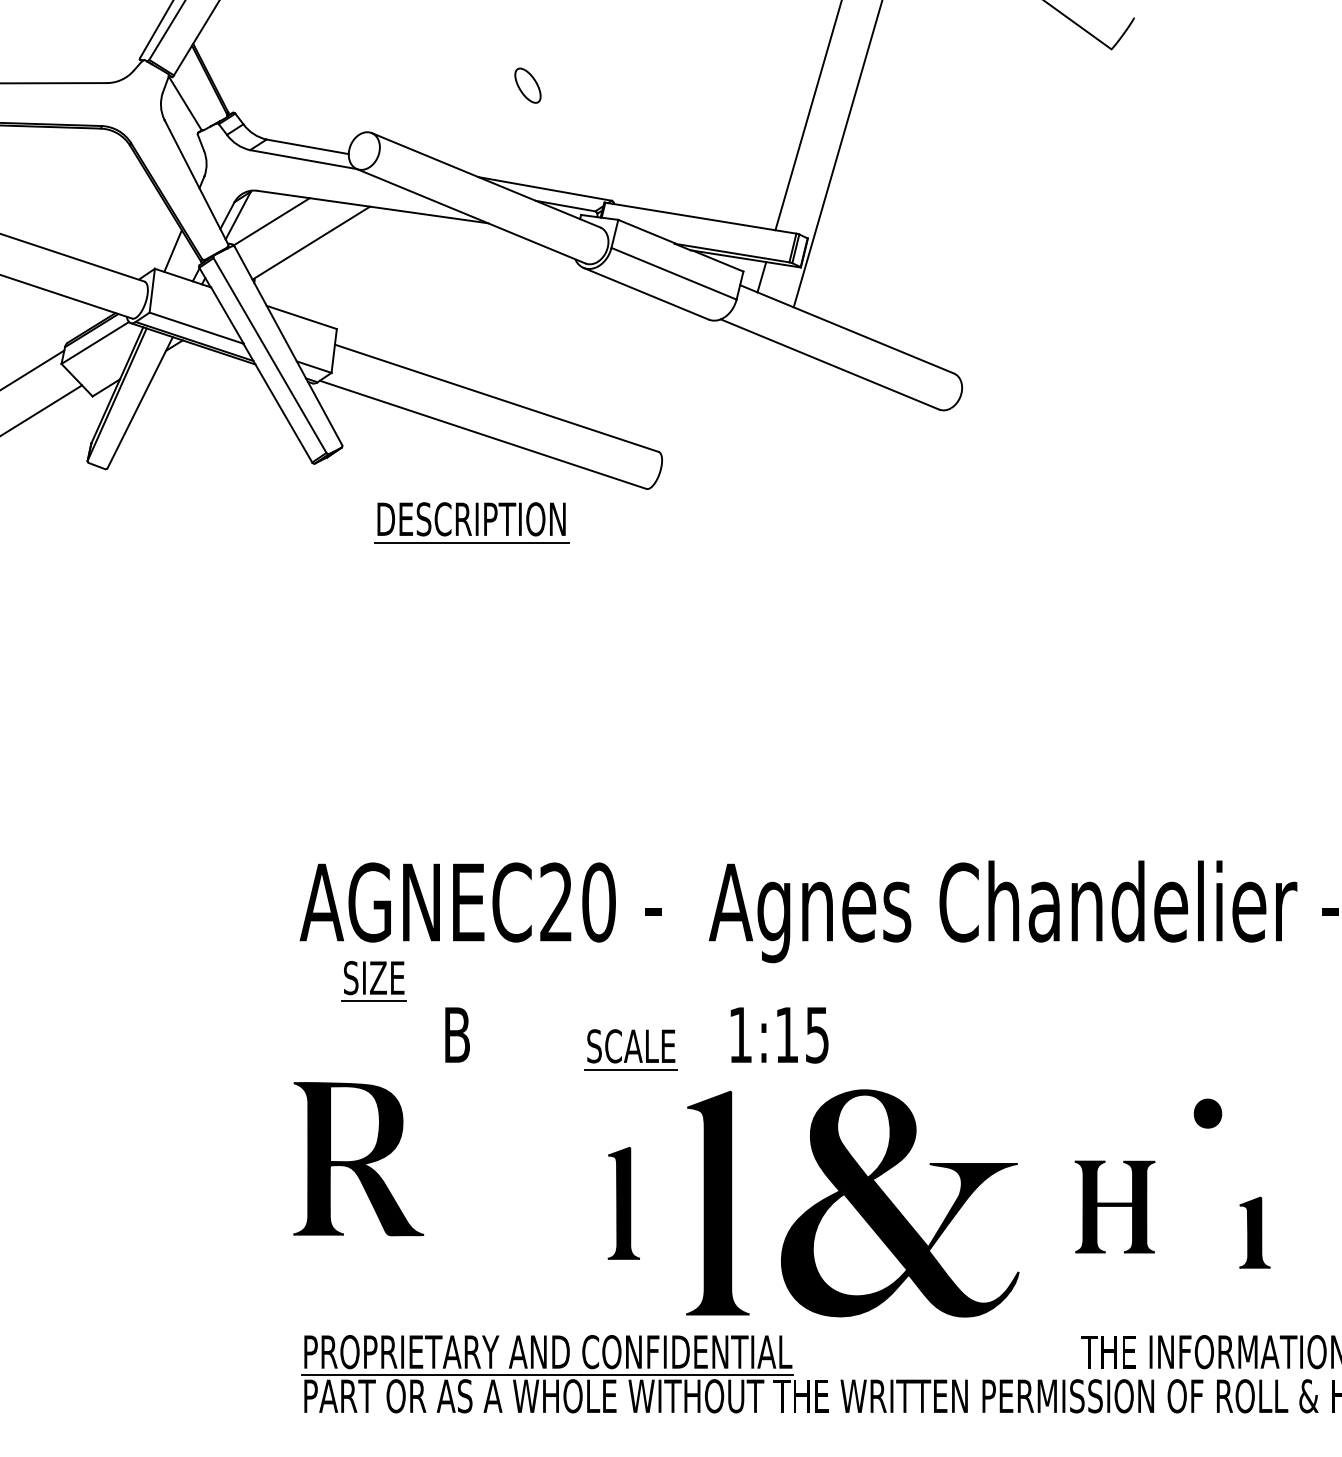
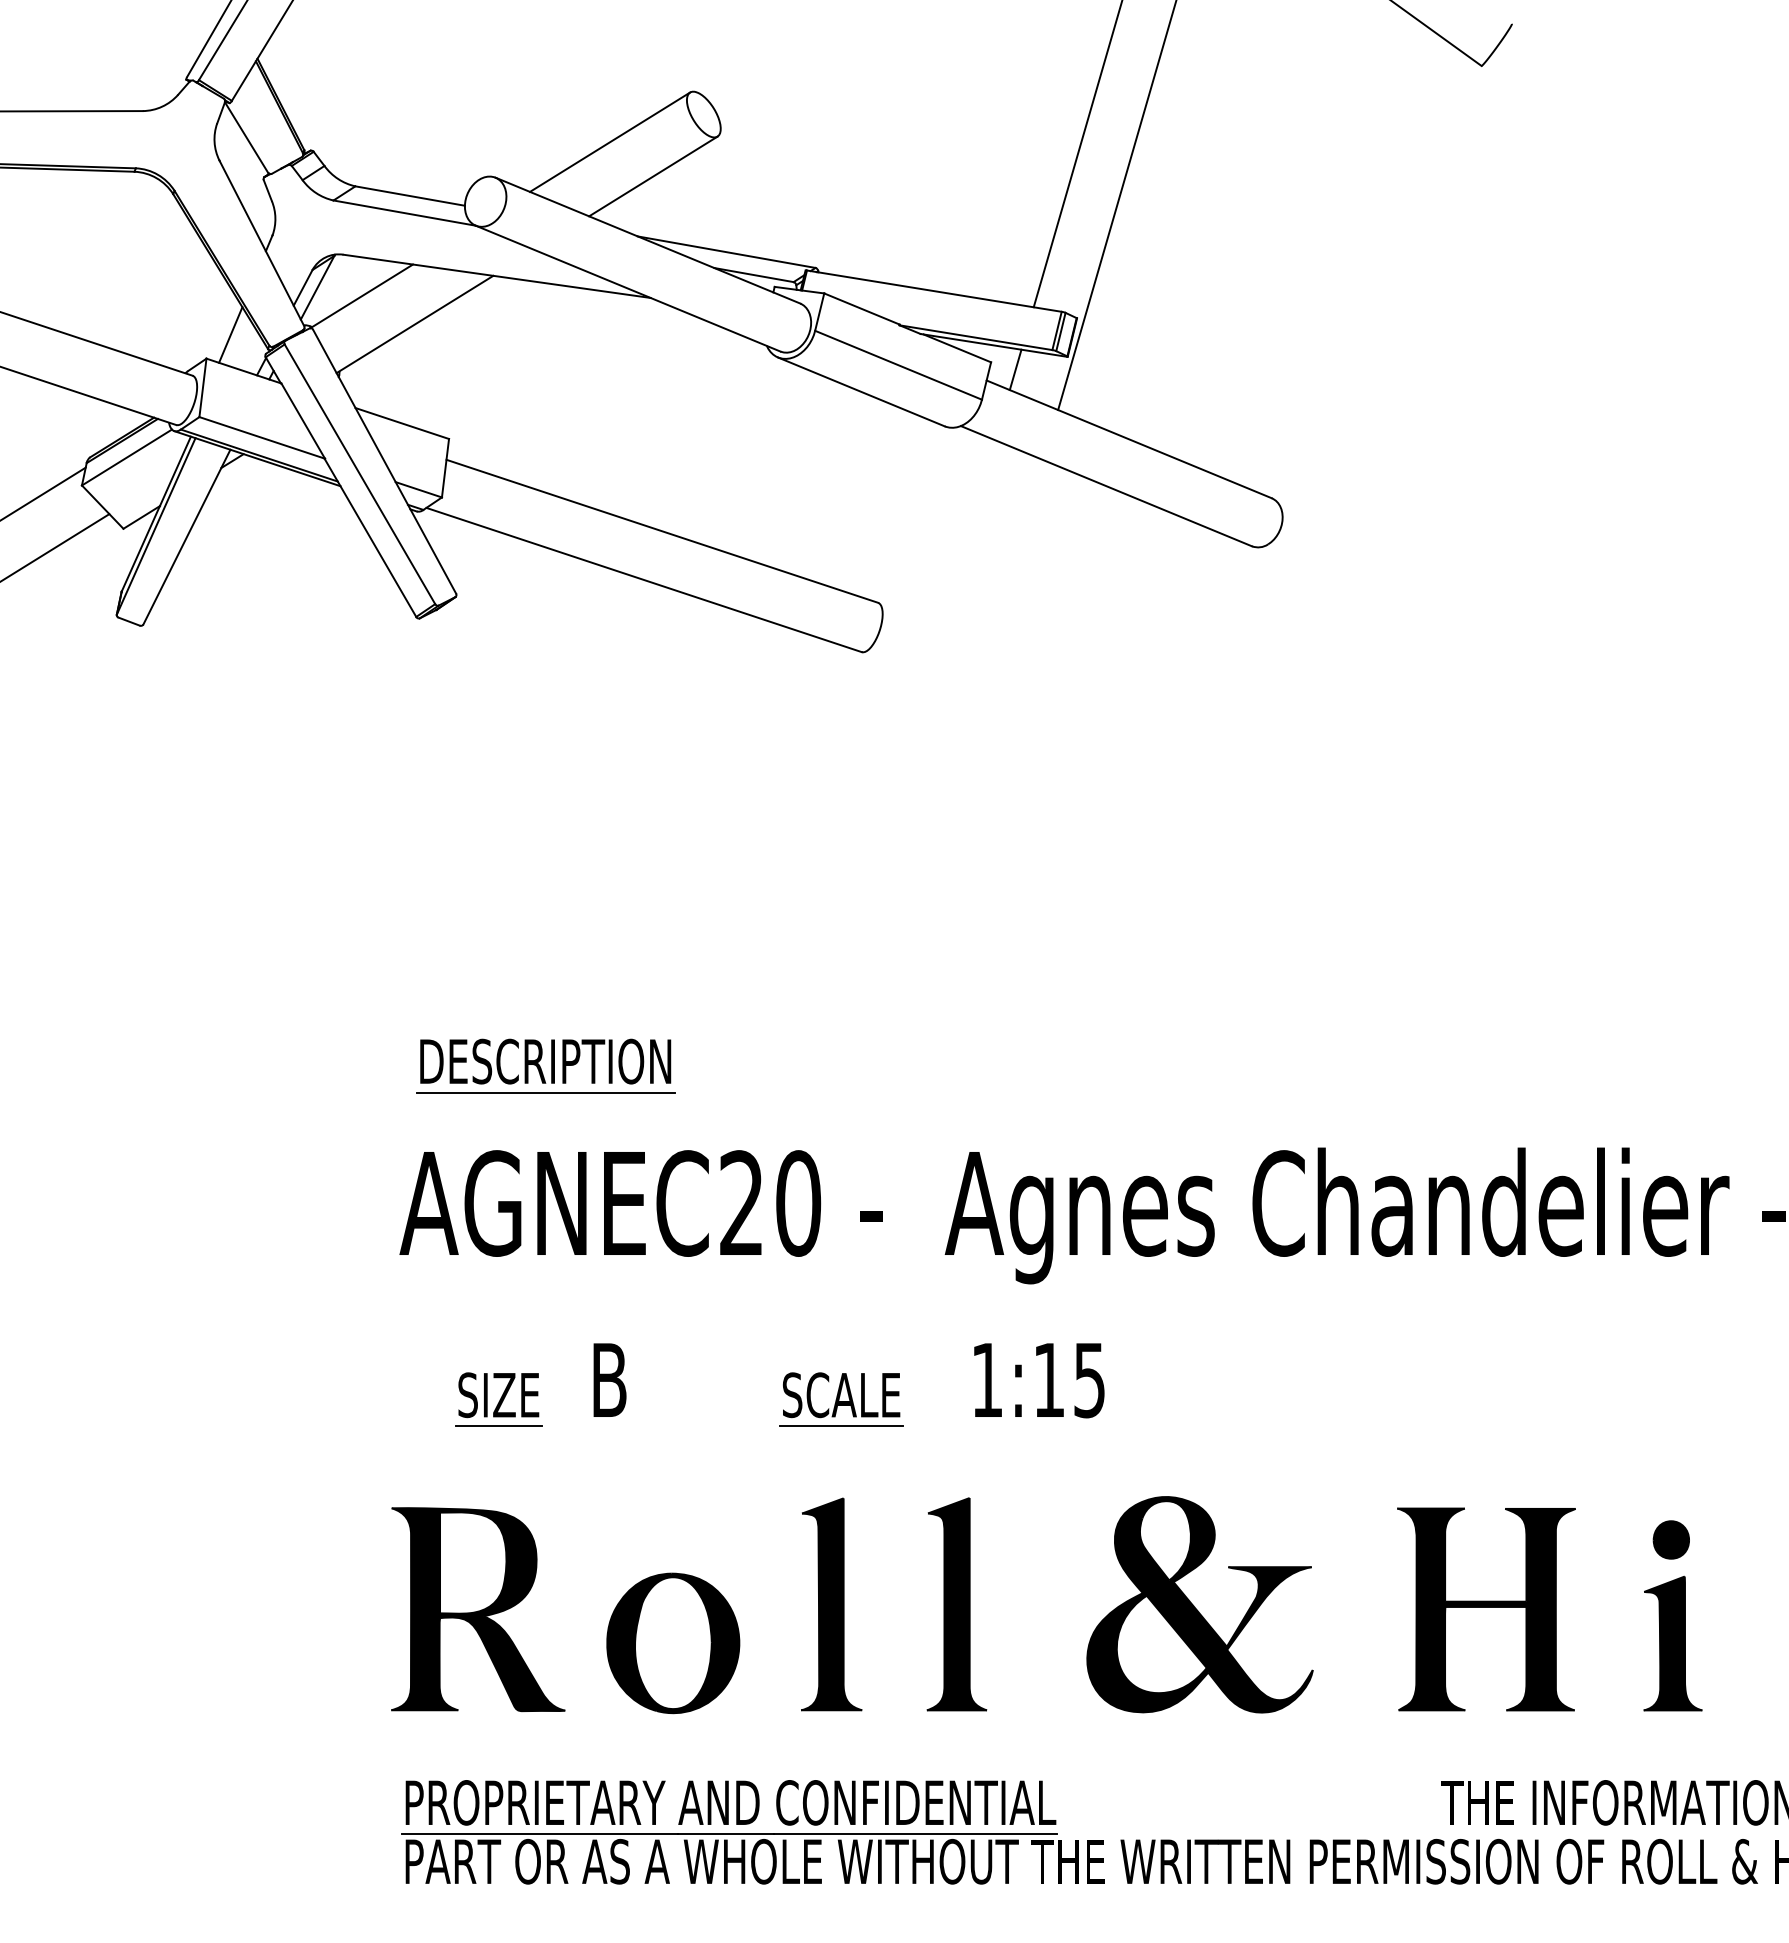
line: (457, 105) -> (610, 141), added
line: (490, 132) -> (653, 176), added
part: (471, 522) -> (545, 1065), moved
part: (373, 981) -> (498, 1399), moved
part: (1207, 1113) -> (1670, 1539), moved
part: (358, 1159) -> (478, 1609), moved
part: (623, 1203) -> (831, 1604), size x1.43
part: (717, 1203) -> (956, 1604), size x0.71
part: (899, 1203) -> (1199, 1604), size x0.71
part: (1115, 1207) -> (1486, 1609), size x1.67
part: (505, 1232) -> (673, 1643), added
part: (1254, 1232) -> (1672, 1643), size x1.43

